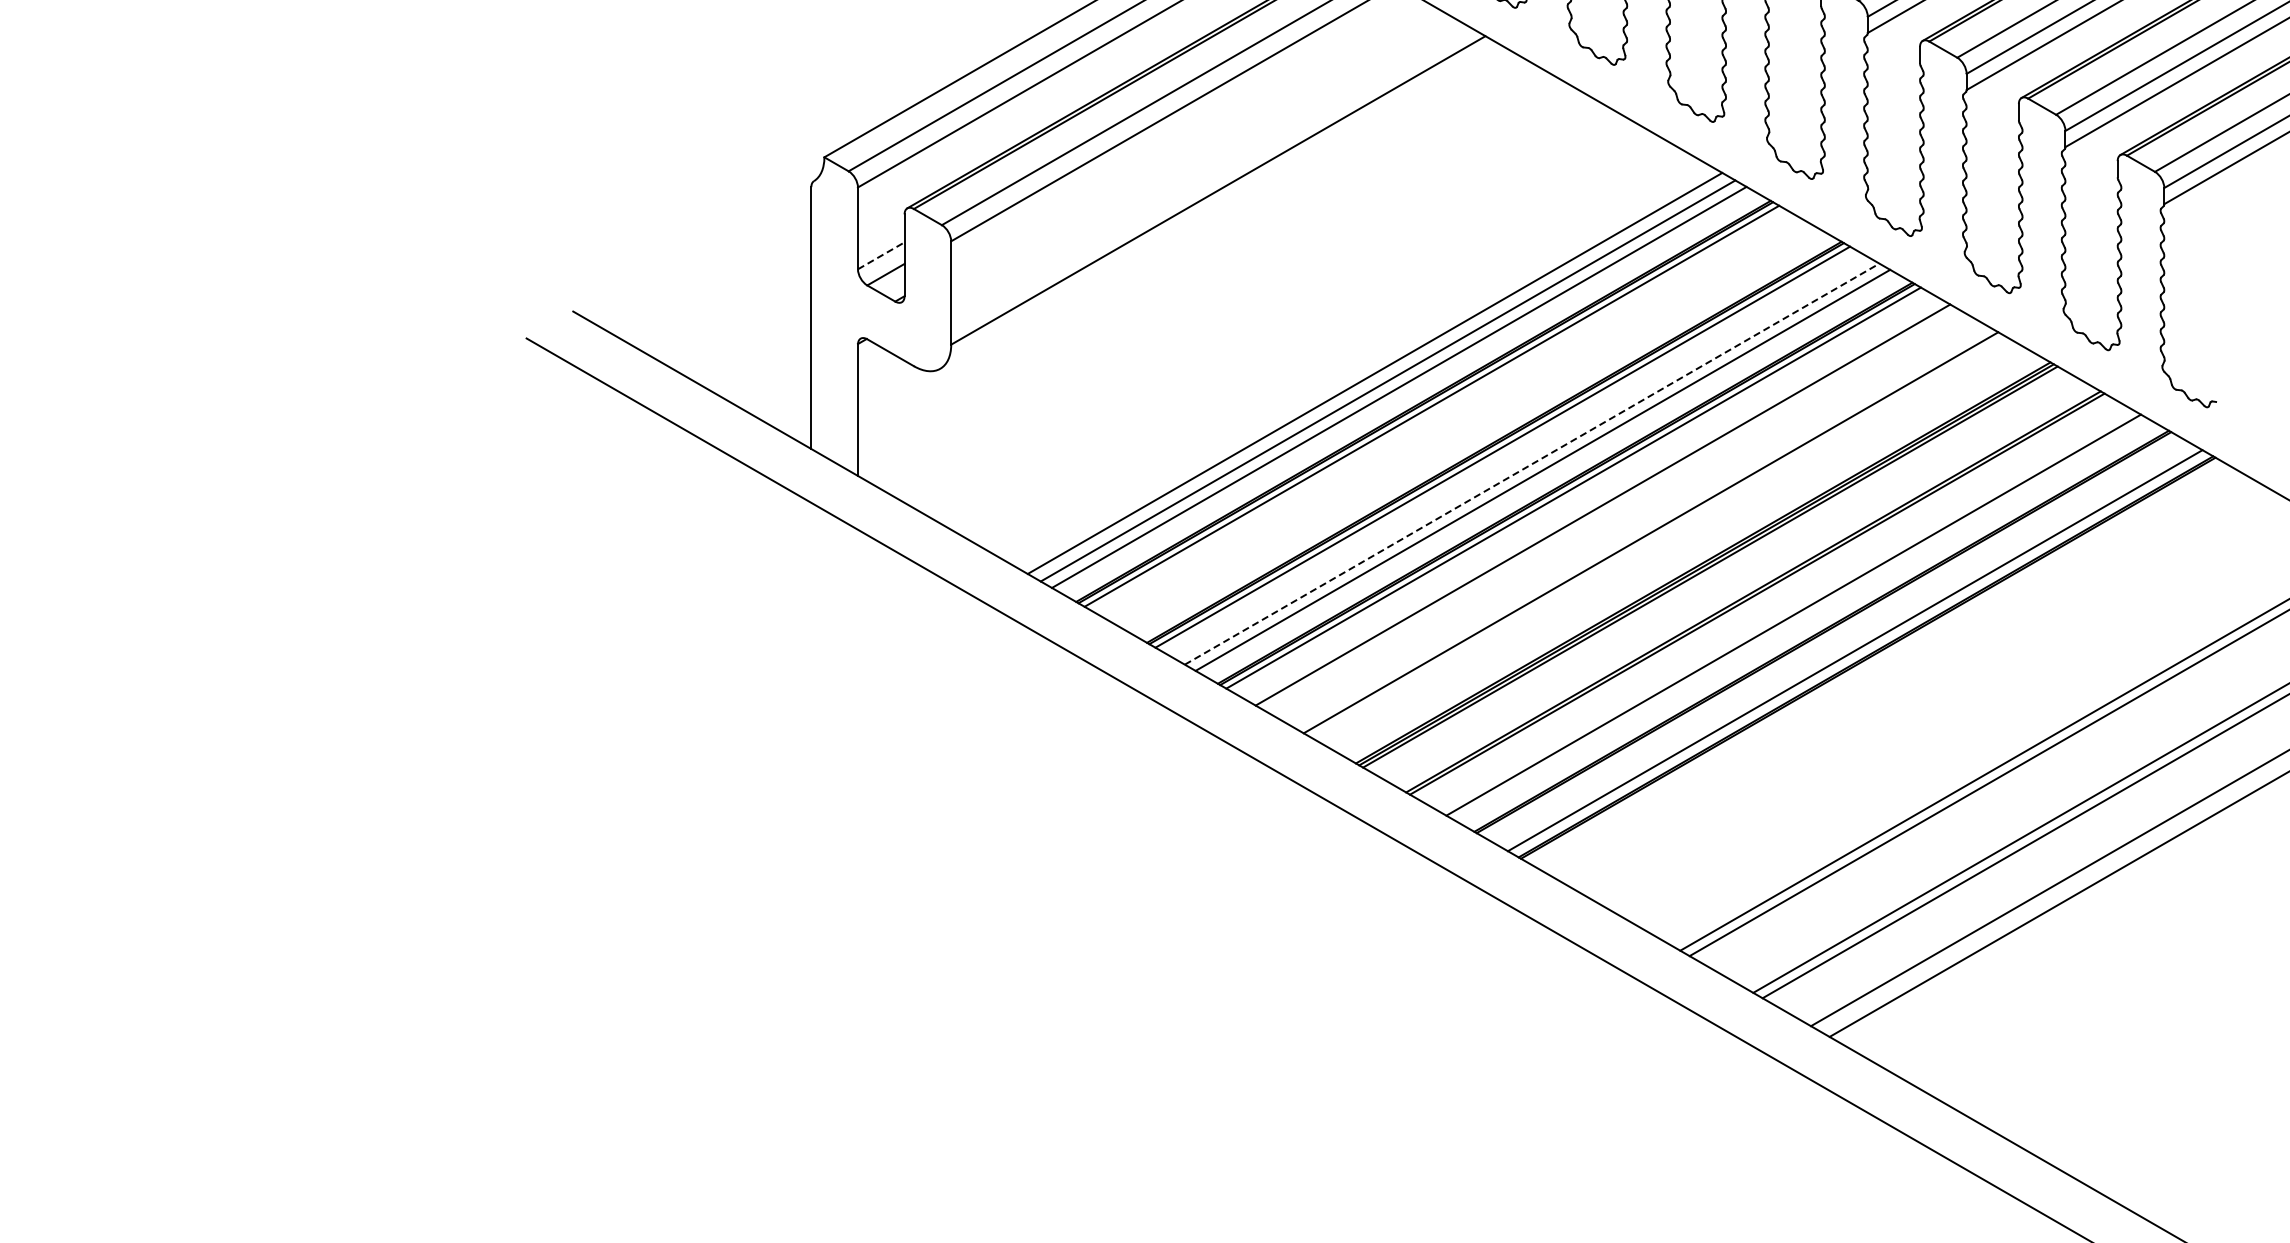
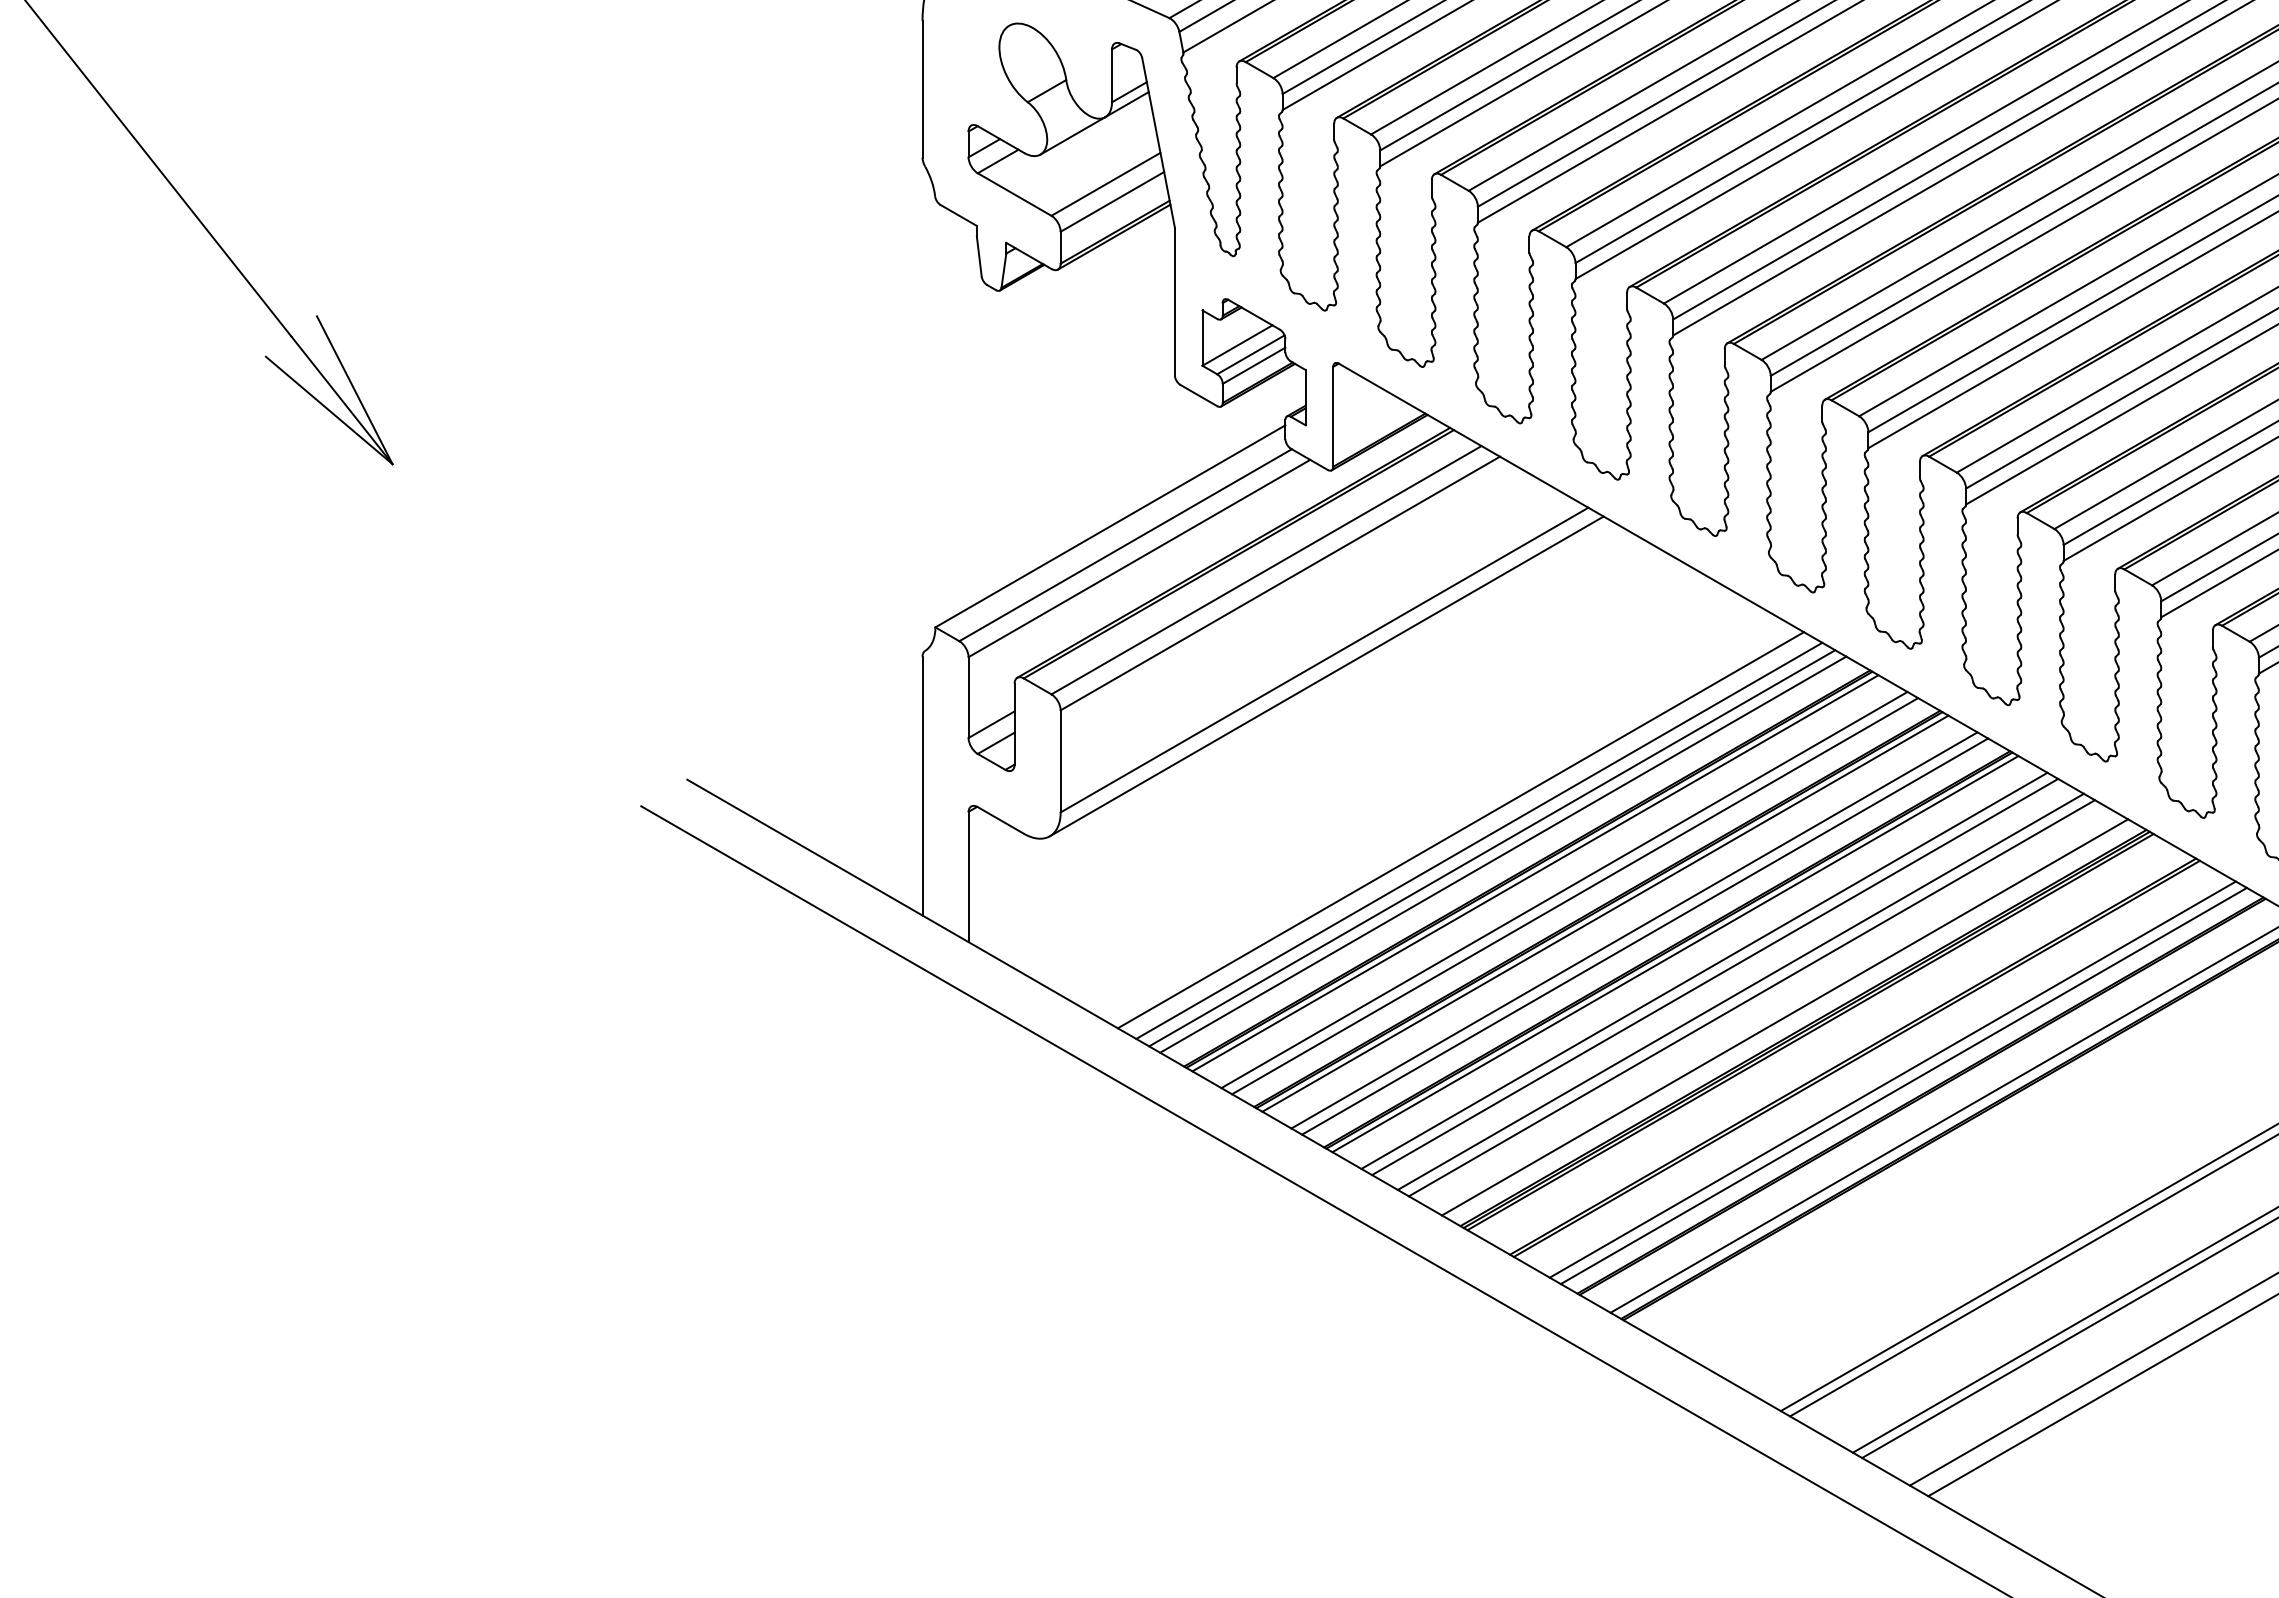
line: (1220, 207) -> (1326, 676), added
line: (881, 255) -> (991, 724), dashed -> solid
line: (1356, 362) -> (1460, 830), added
line: (1461, 422) -> (1564, 889), added
line: (1472, 429) -> (1575, 896), added
line: (1532, 464) -> (1634, 930), dashed -> solid
line: (1614, 510) -> (1715, 976), added
line: (1639, 525) -> (1740, 991), added
line: (1685, 552) -> (1785, 1017), added
line: (1804, 621) -> (1903, 1085), added

